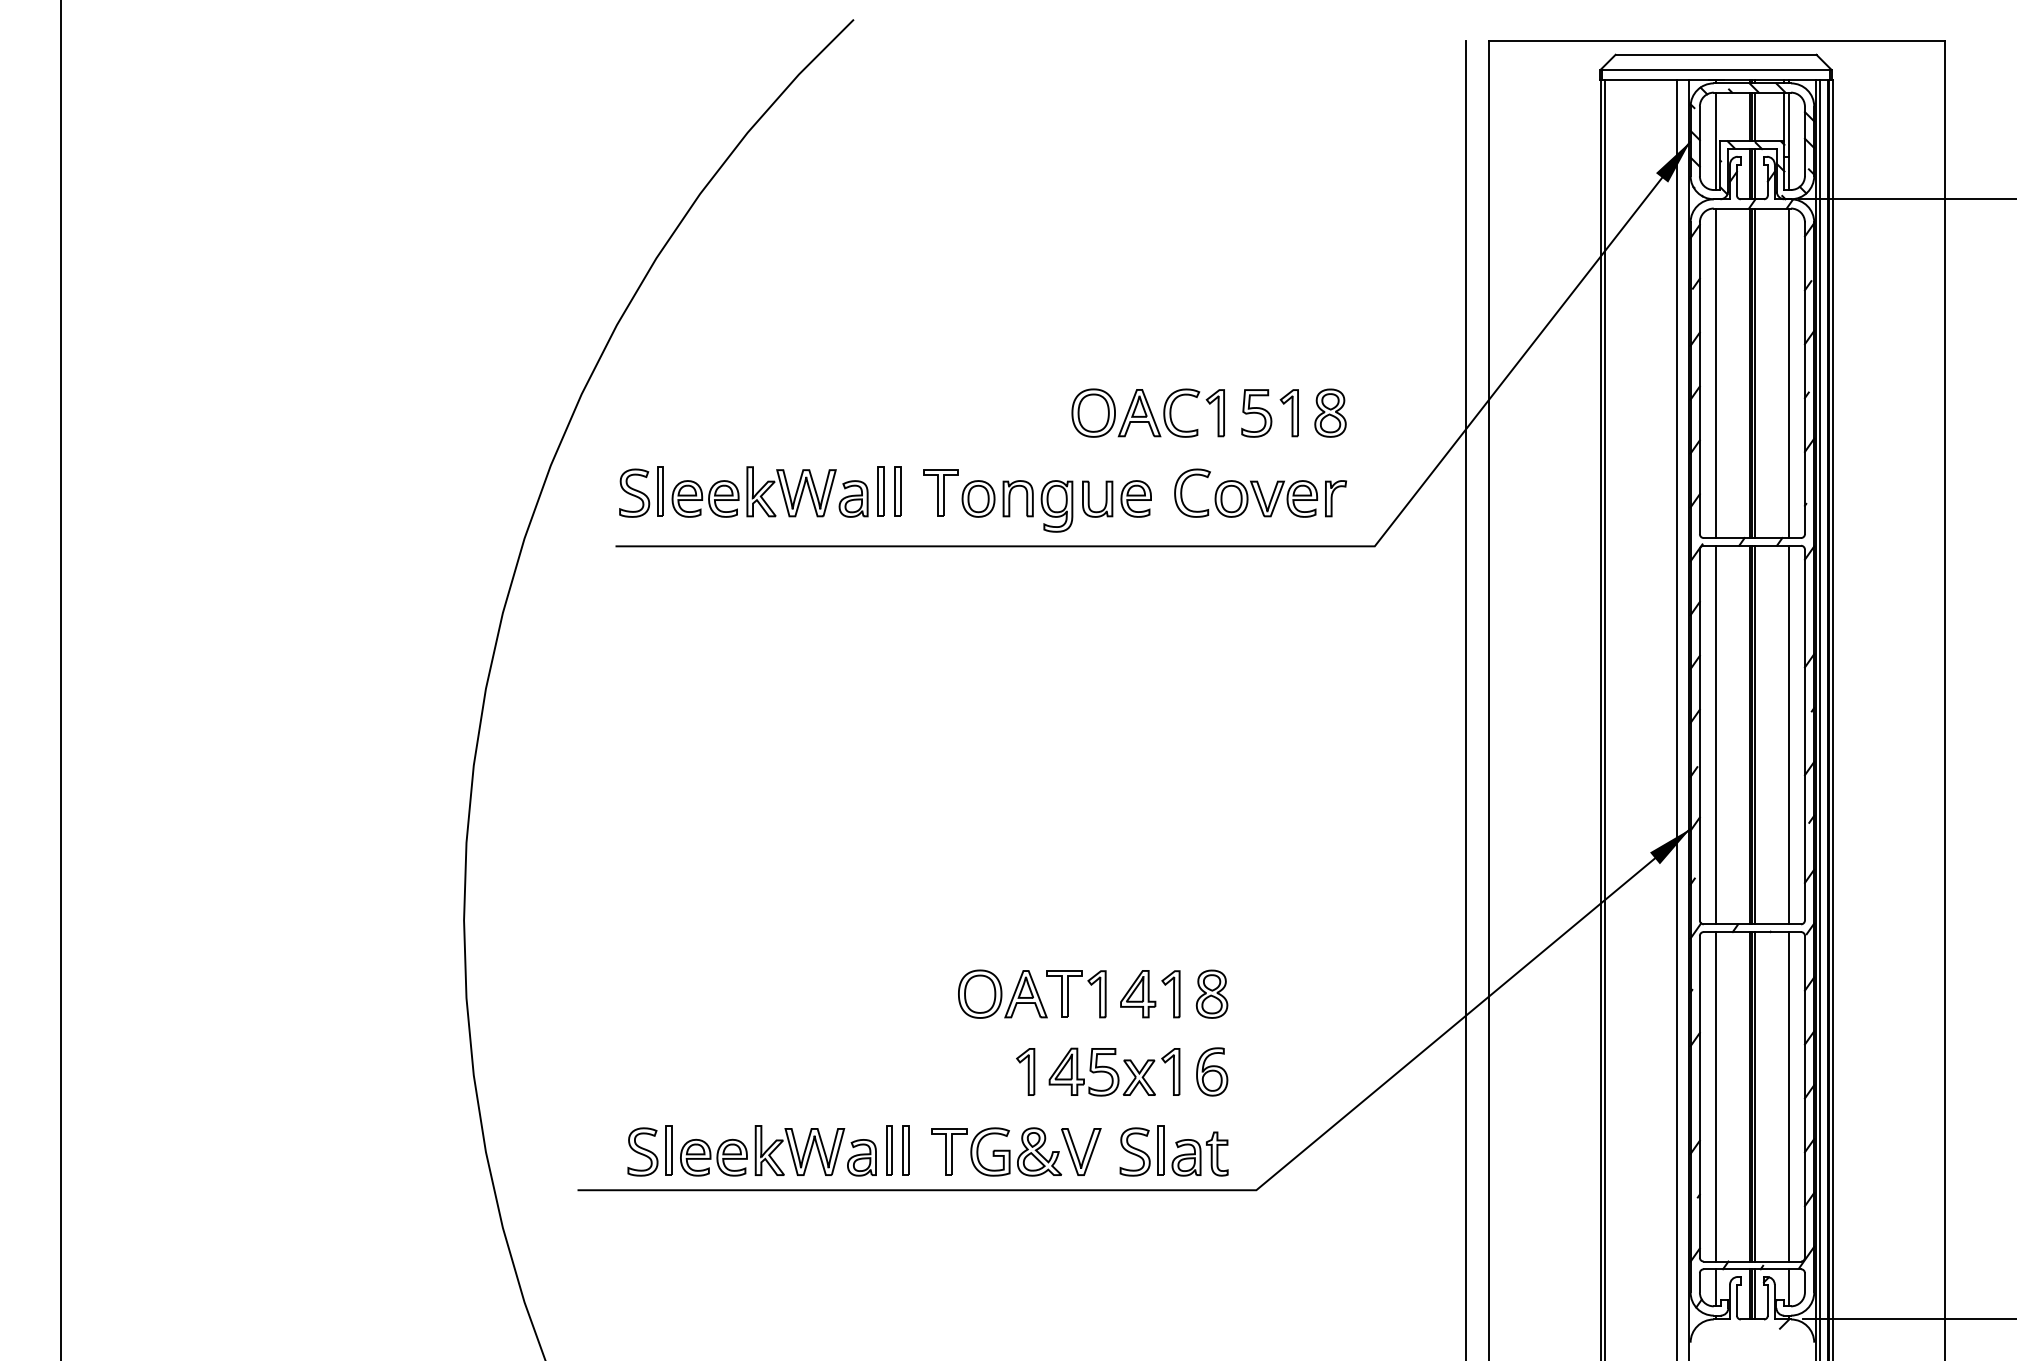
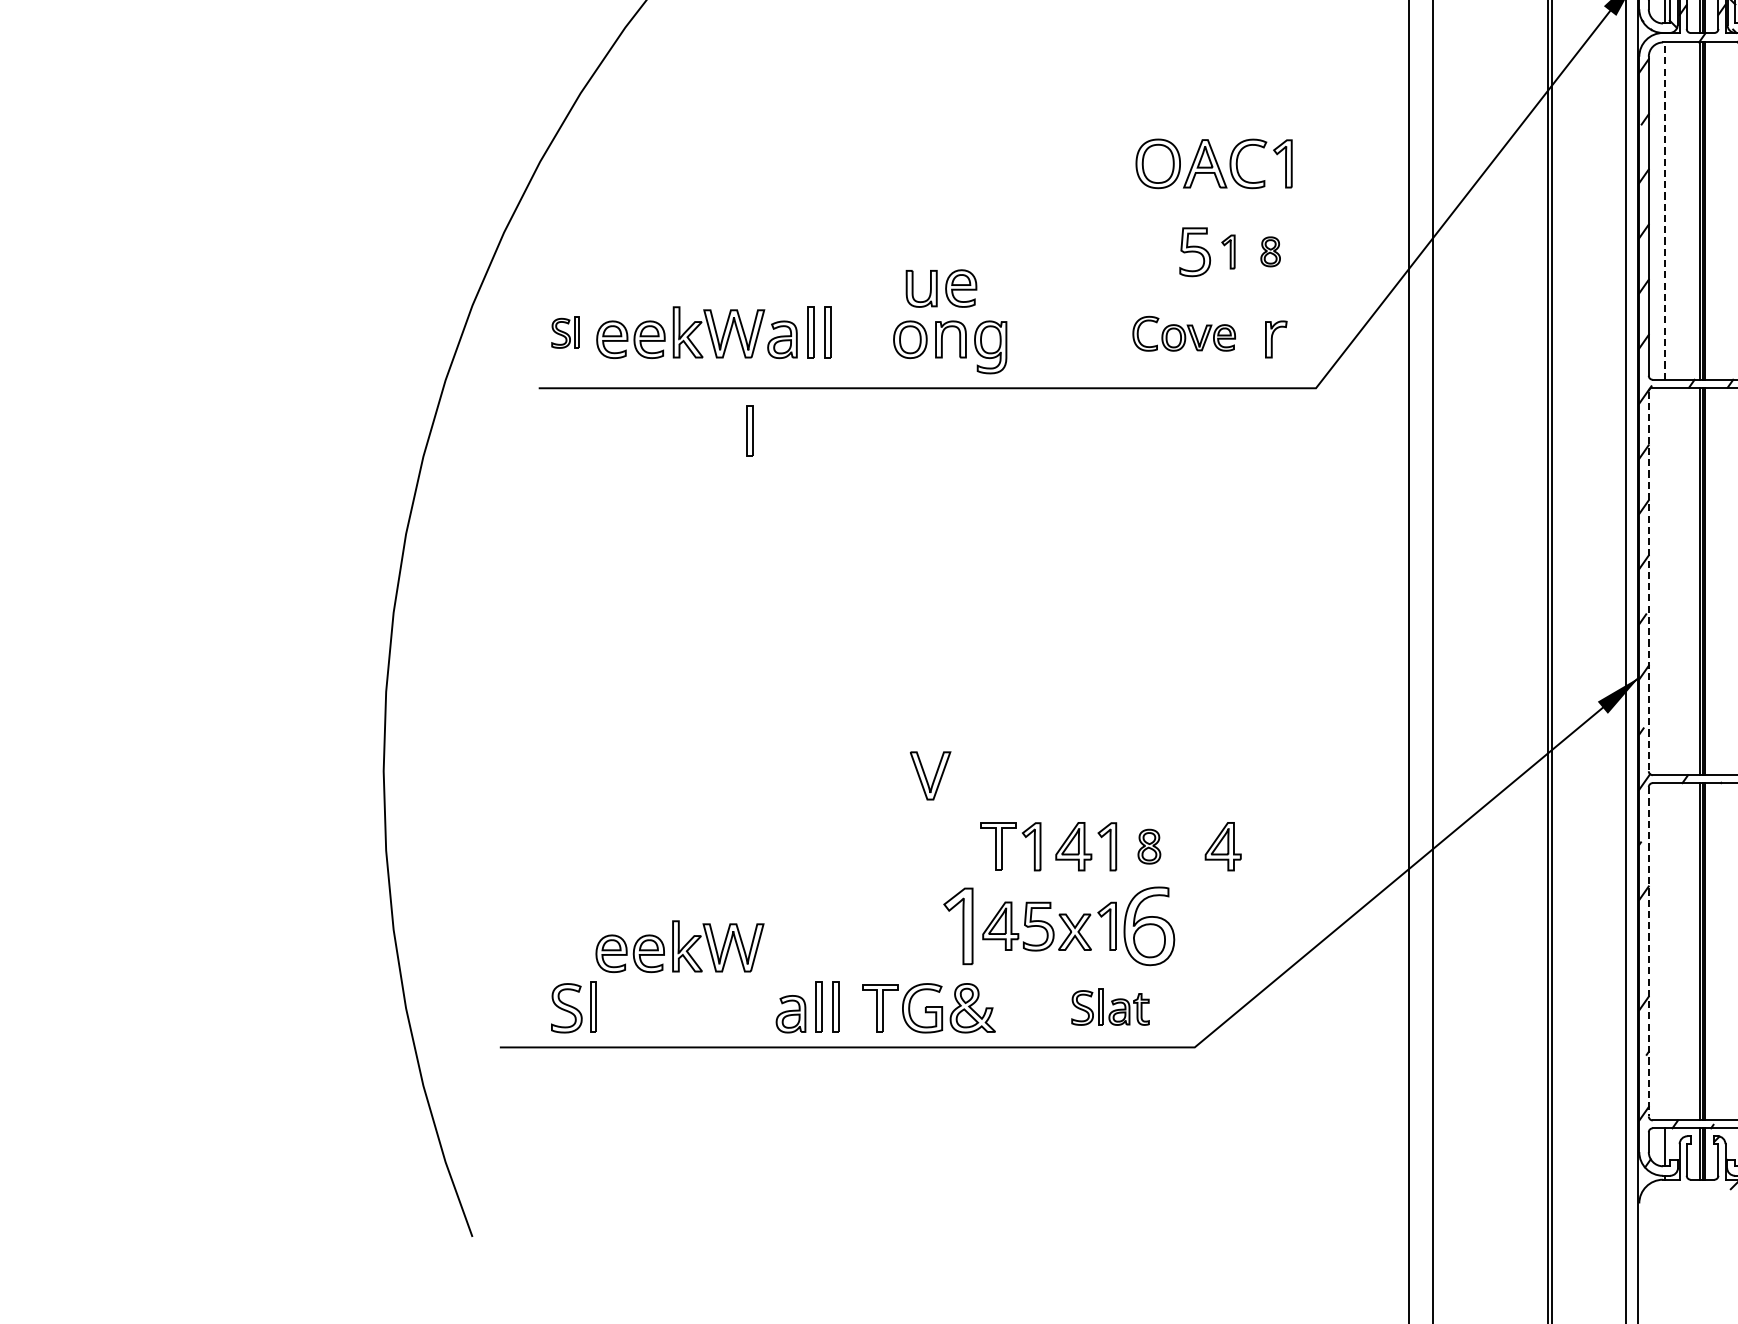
line: (1715, 373) -> (1664, 211), solid -> dashed
part: (1147, 412) -> (1213, 163), moved
part: (1330, 412) -> (1270, 251), size x0.6
part: (1288, 413) -> (1227, 252), size x0.7
part: (641, 491) -> (565, 332), size x0.6
part: (940, 492) -> (871, 333), removed
part: (1245, 492) -> (1183, 333), size x0.7
part: (1116, 498) -> (941, 288), moved
part: (821, 587) -> (749, 430), added
line: (1715, 734) -> (1664, 580), removed
line: (1699, 735) -> (1648, 581), solid -> dashed
part: (1002, 993) -> (934, 846), removed
part: (1211, 993) -> (1148, 846), size x0.7
part: (1284, 994) -> (1223, 847), added
part: (1025, 1071) -> (958, 925), size x1.6
part: (1212, 1071) -> (1149, 925), size x1.6
line: (1699, 1096) -> (1648, 951), solid -> dashed
line: (1715, 1096) -> (1664, 951), removed
part: (762, 1150) -> (679, 946), moved
part: (1173, 1150) -> (1109, 1006), size x0.7
part: (1081, 1151) -> (930, 775), moved

